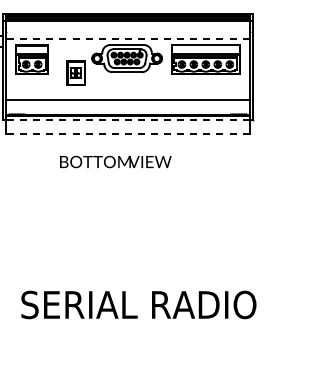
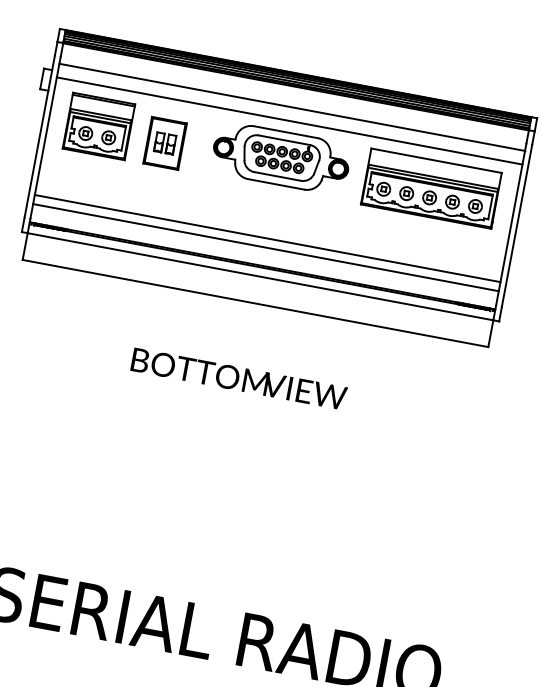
line: (127, 31) -> (291, 106), added
line: (127, 38) -> (288, 119), dashed -> solid
part: (75, 72) -> (163, 142), moved
line: (127, 105) -> (264, 248), added
line: (127, 120) -> (259, 276), dashed -> solid
line: (127, 134) -> (254, 303), dashed -> solid
text: (115, 161) -> (238, 377), moved

